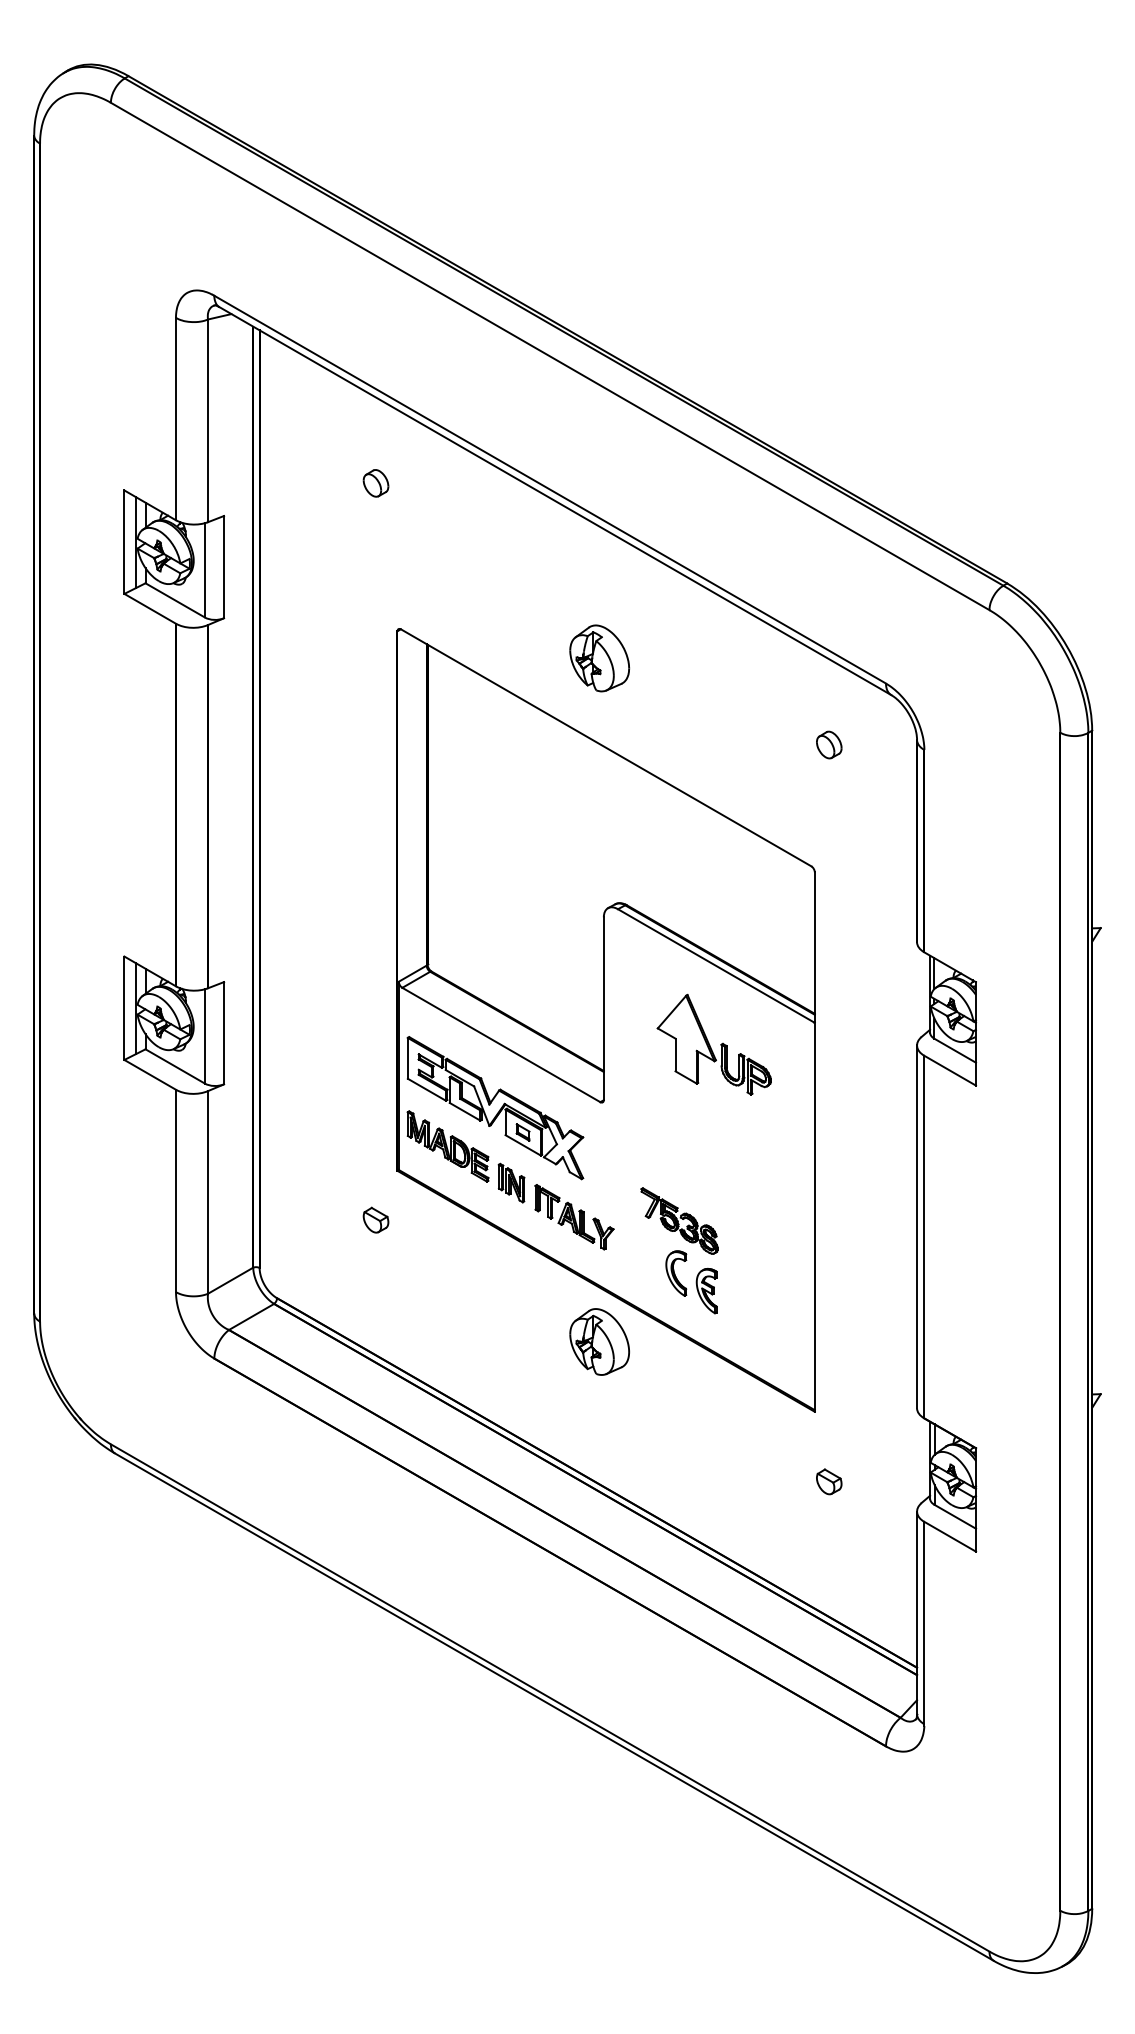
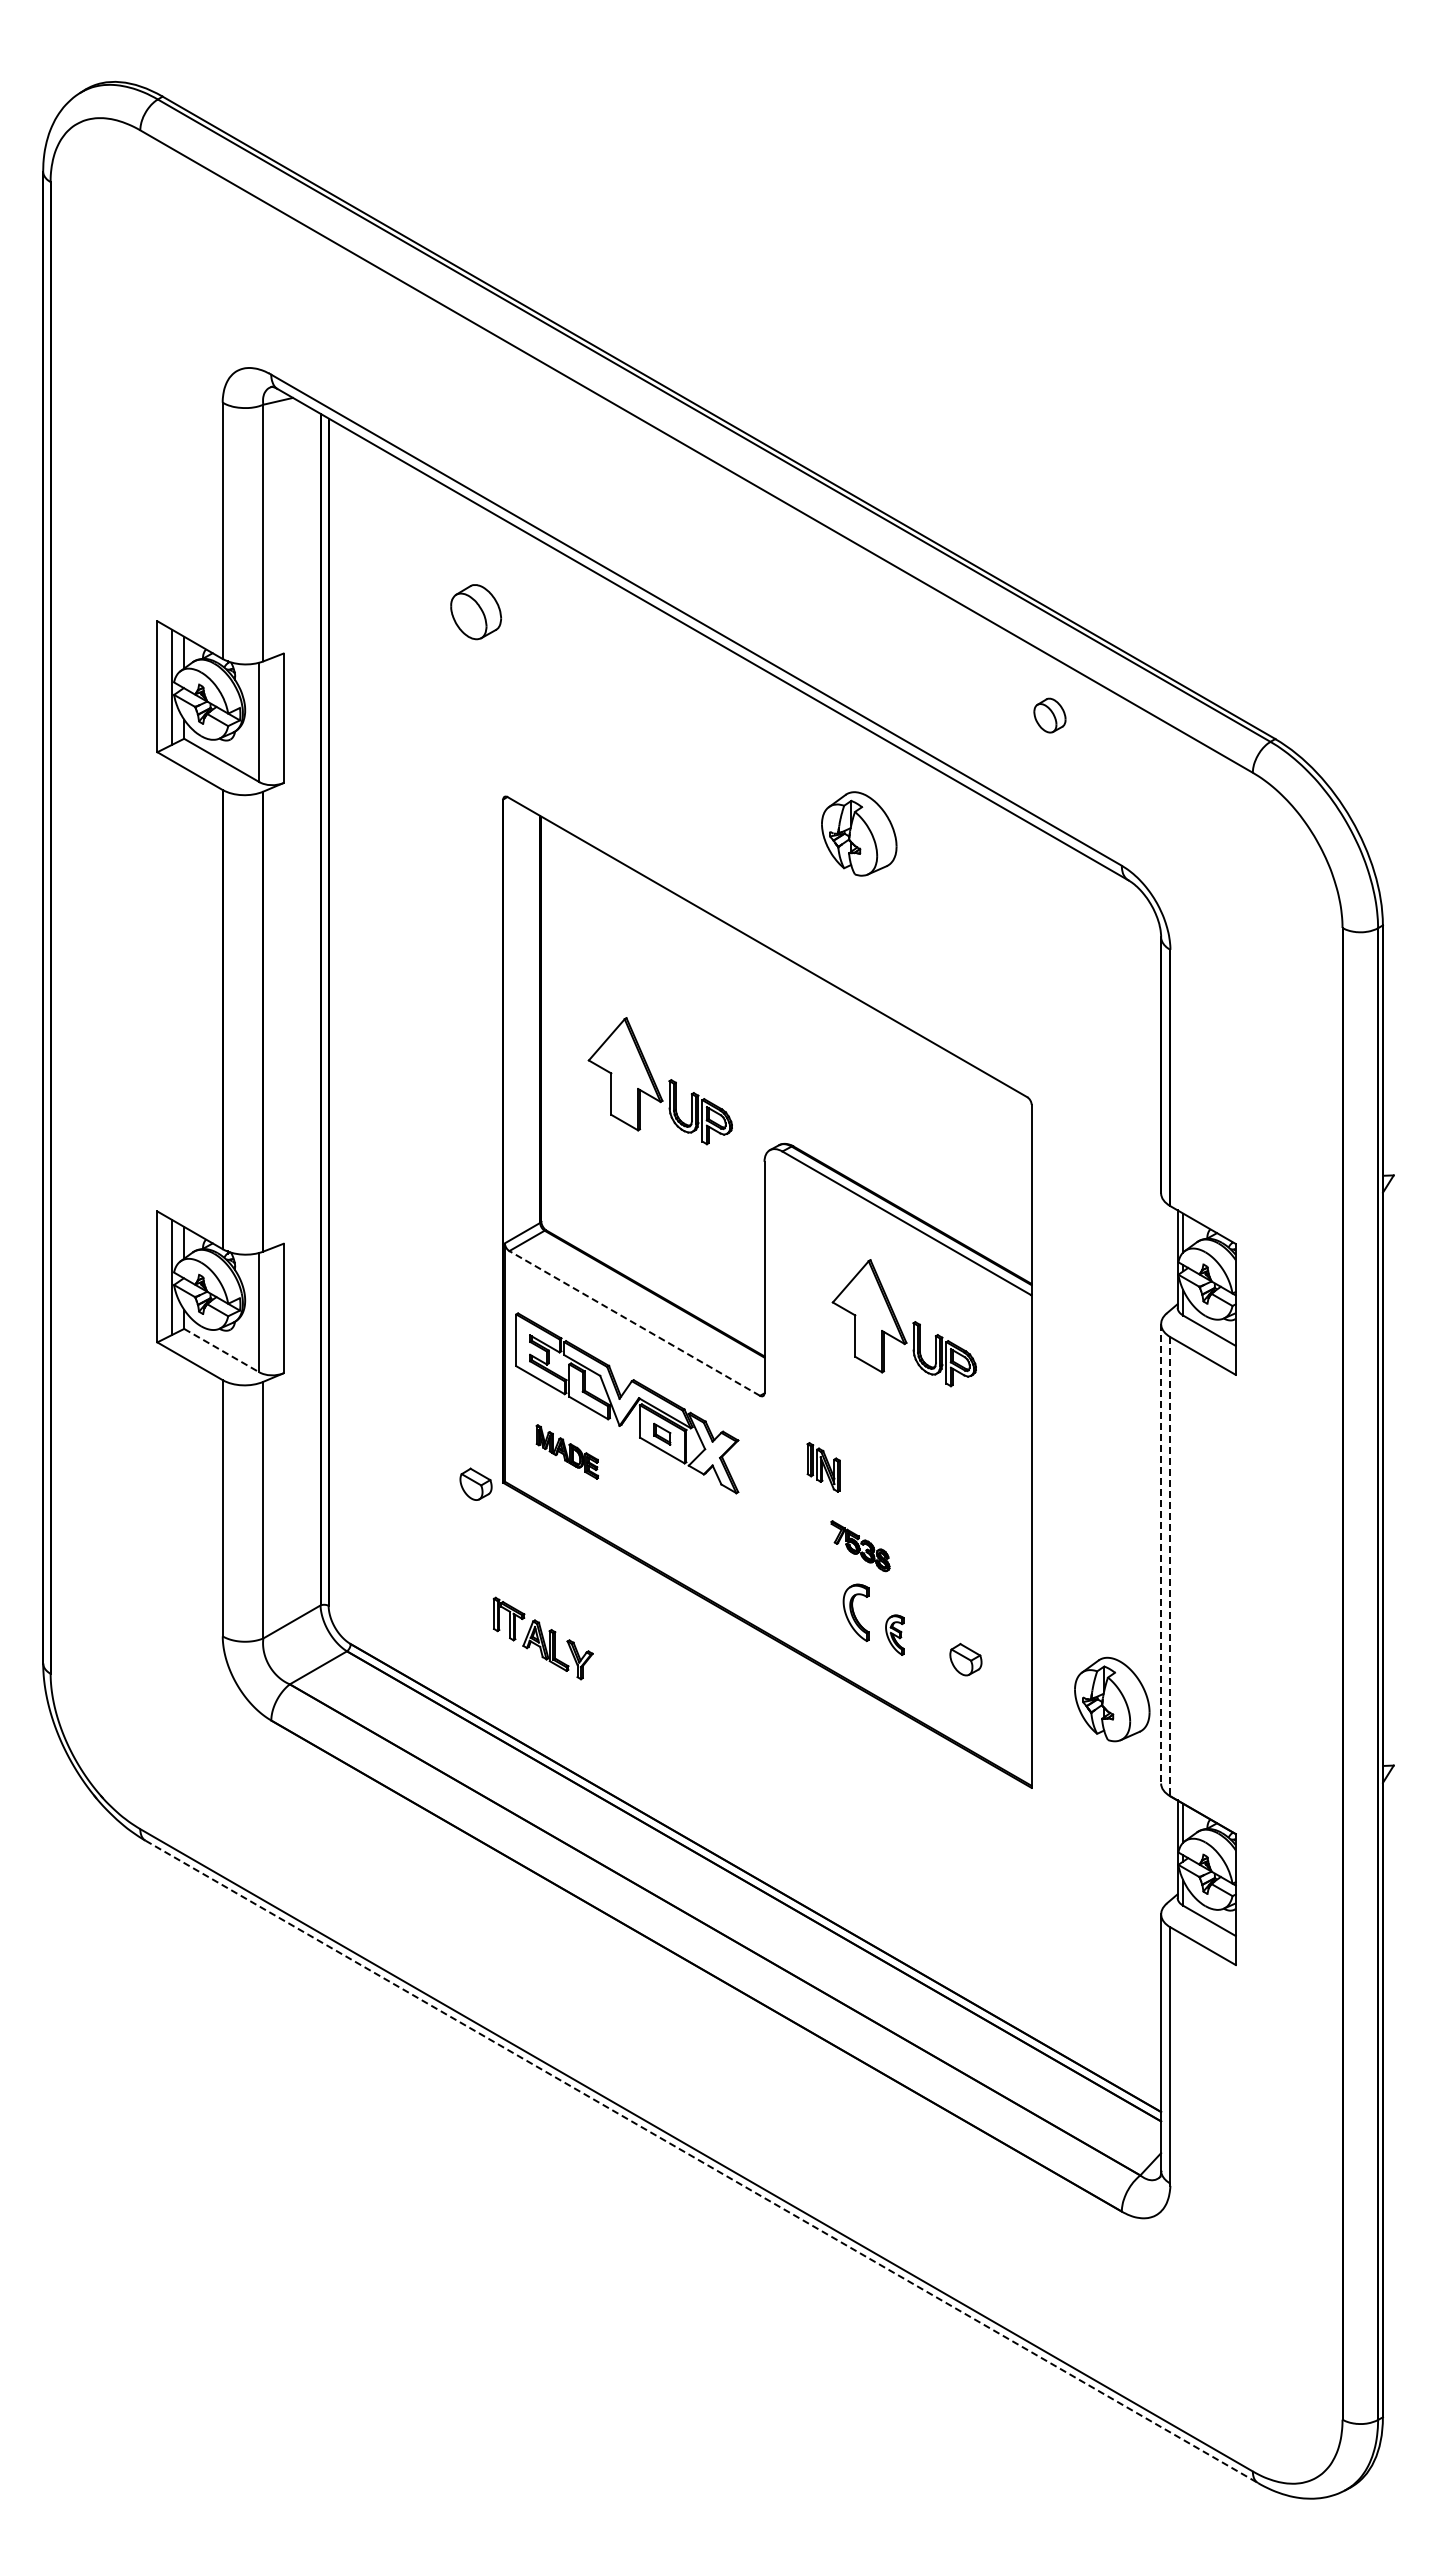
part: (375, 483) -> (475, 612), size x1.6
part: (599, 658) -> (859, 833), moved
part: (828, 744) -> (1049, 715), moved
part: (520, 853) -> (659, 1081), added
line: (501, 1045) -> (634, 1323), solid -> dashed
line: (175, 1066) -> (222, 1350), solid -> dashed
part: (448, 1146) -> (567, 1451), size x0.6
part: (511, 1183) -> (823, 1467), moved
part: (573, 1217) -> (542, 1638), moved
part: (375, 1219) -> (475, 1483), moved
part: (679, 1220) -> (860, 1545), size x0.6
line: (917, 1226) -> (1161, 1553), solid -> dashed
line: (924, 1236) -> (1170, 1566), solid -> dashed
part: (706, 1291) -> (894, 1635), size x0.7
part: (599, 1341) -> (1112, 1699), moved
part: (828, 1481) -> (965, 1659), moved
line: (554, 1707) -> (702, 2162), solid -> dashed

